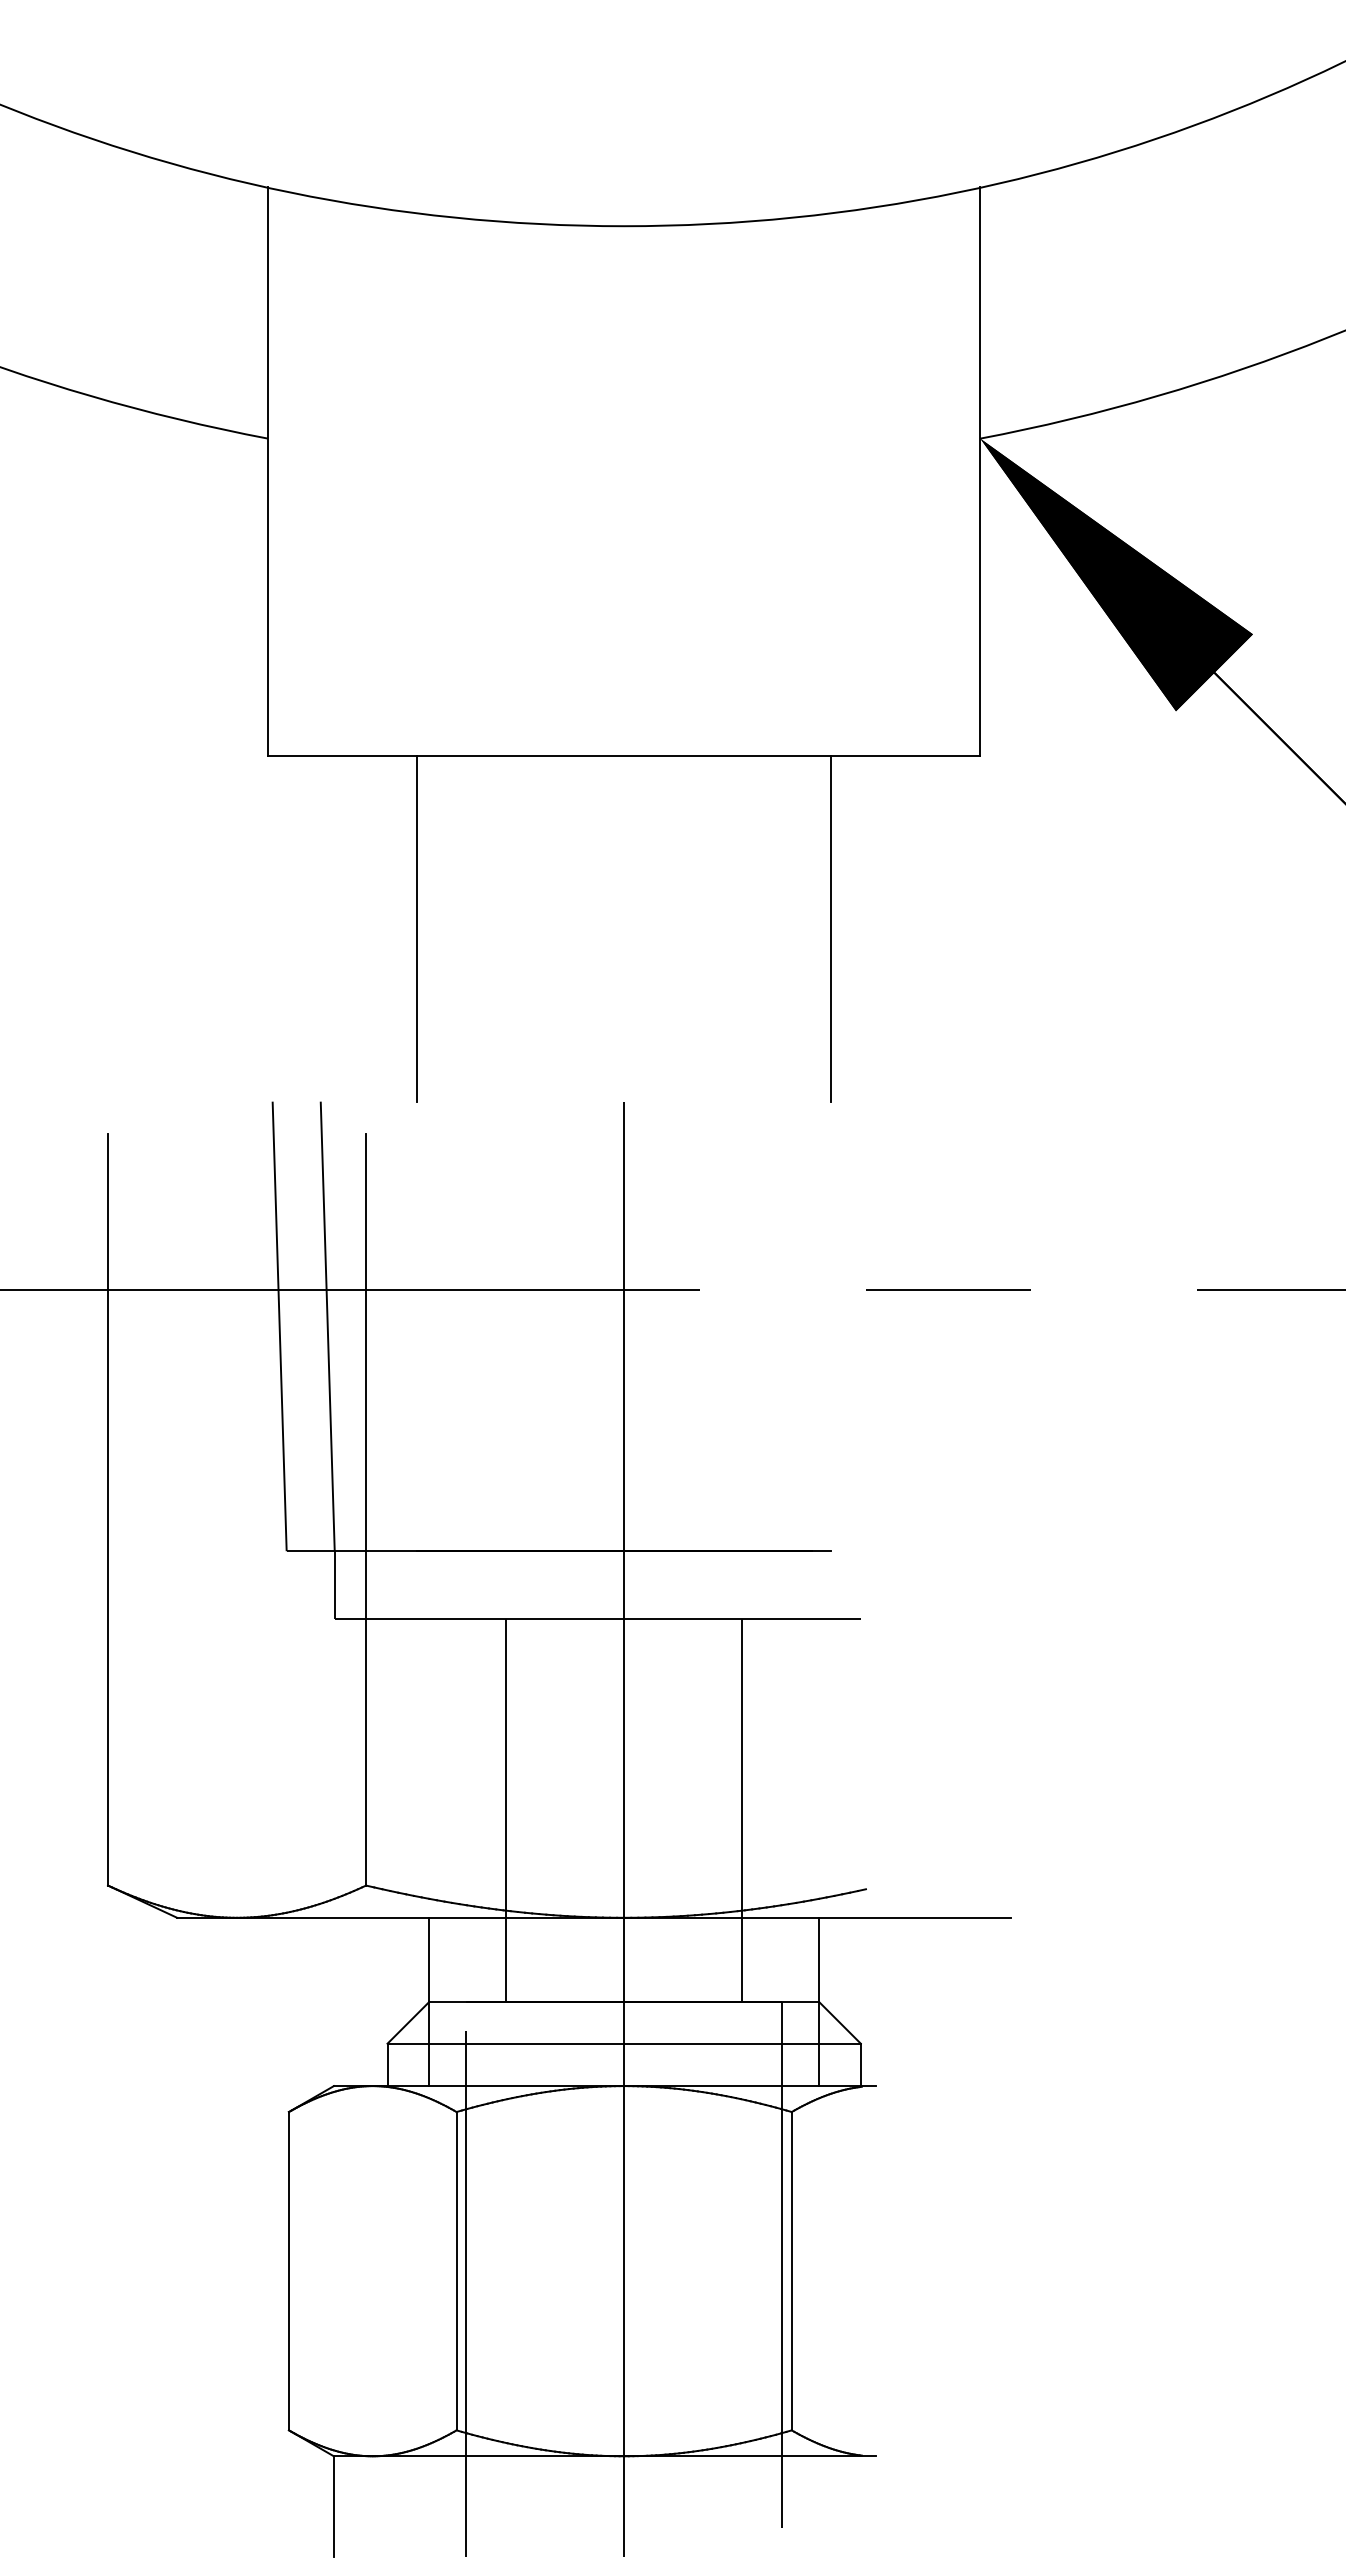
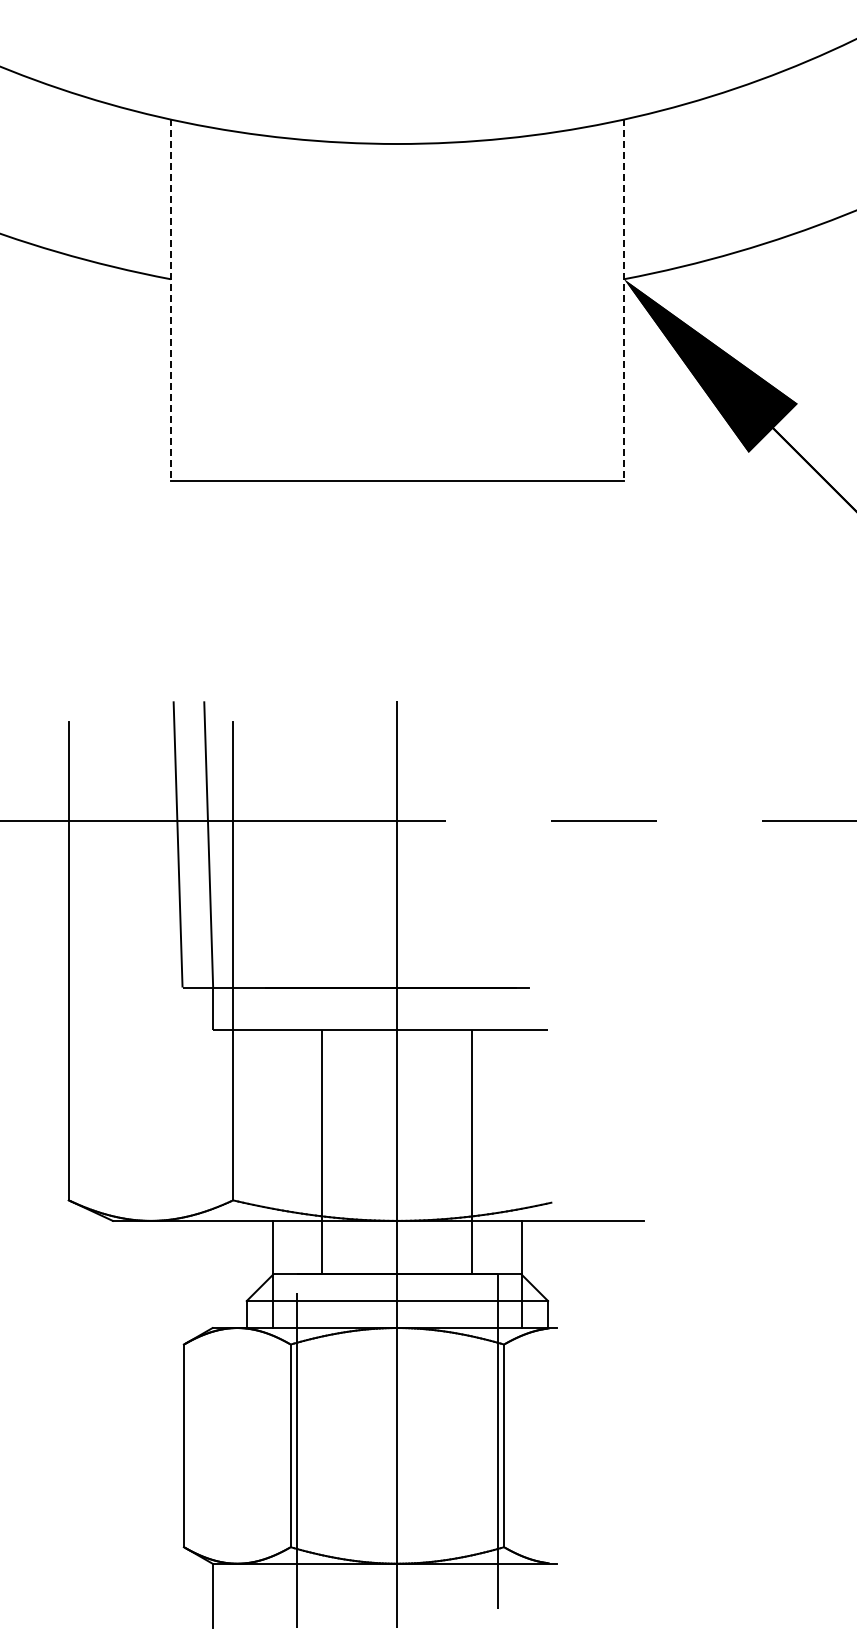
line: (267, 472) -> (170, 300), solid -> dashed
line: (980, 472) -> (624, 300), solid -> dashed
line: (416, 929) -> (265, 591), removed
line: (831, 929) -> (529, 591), removed

